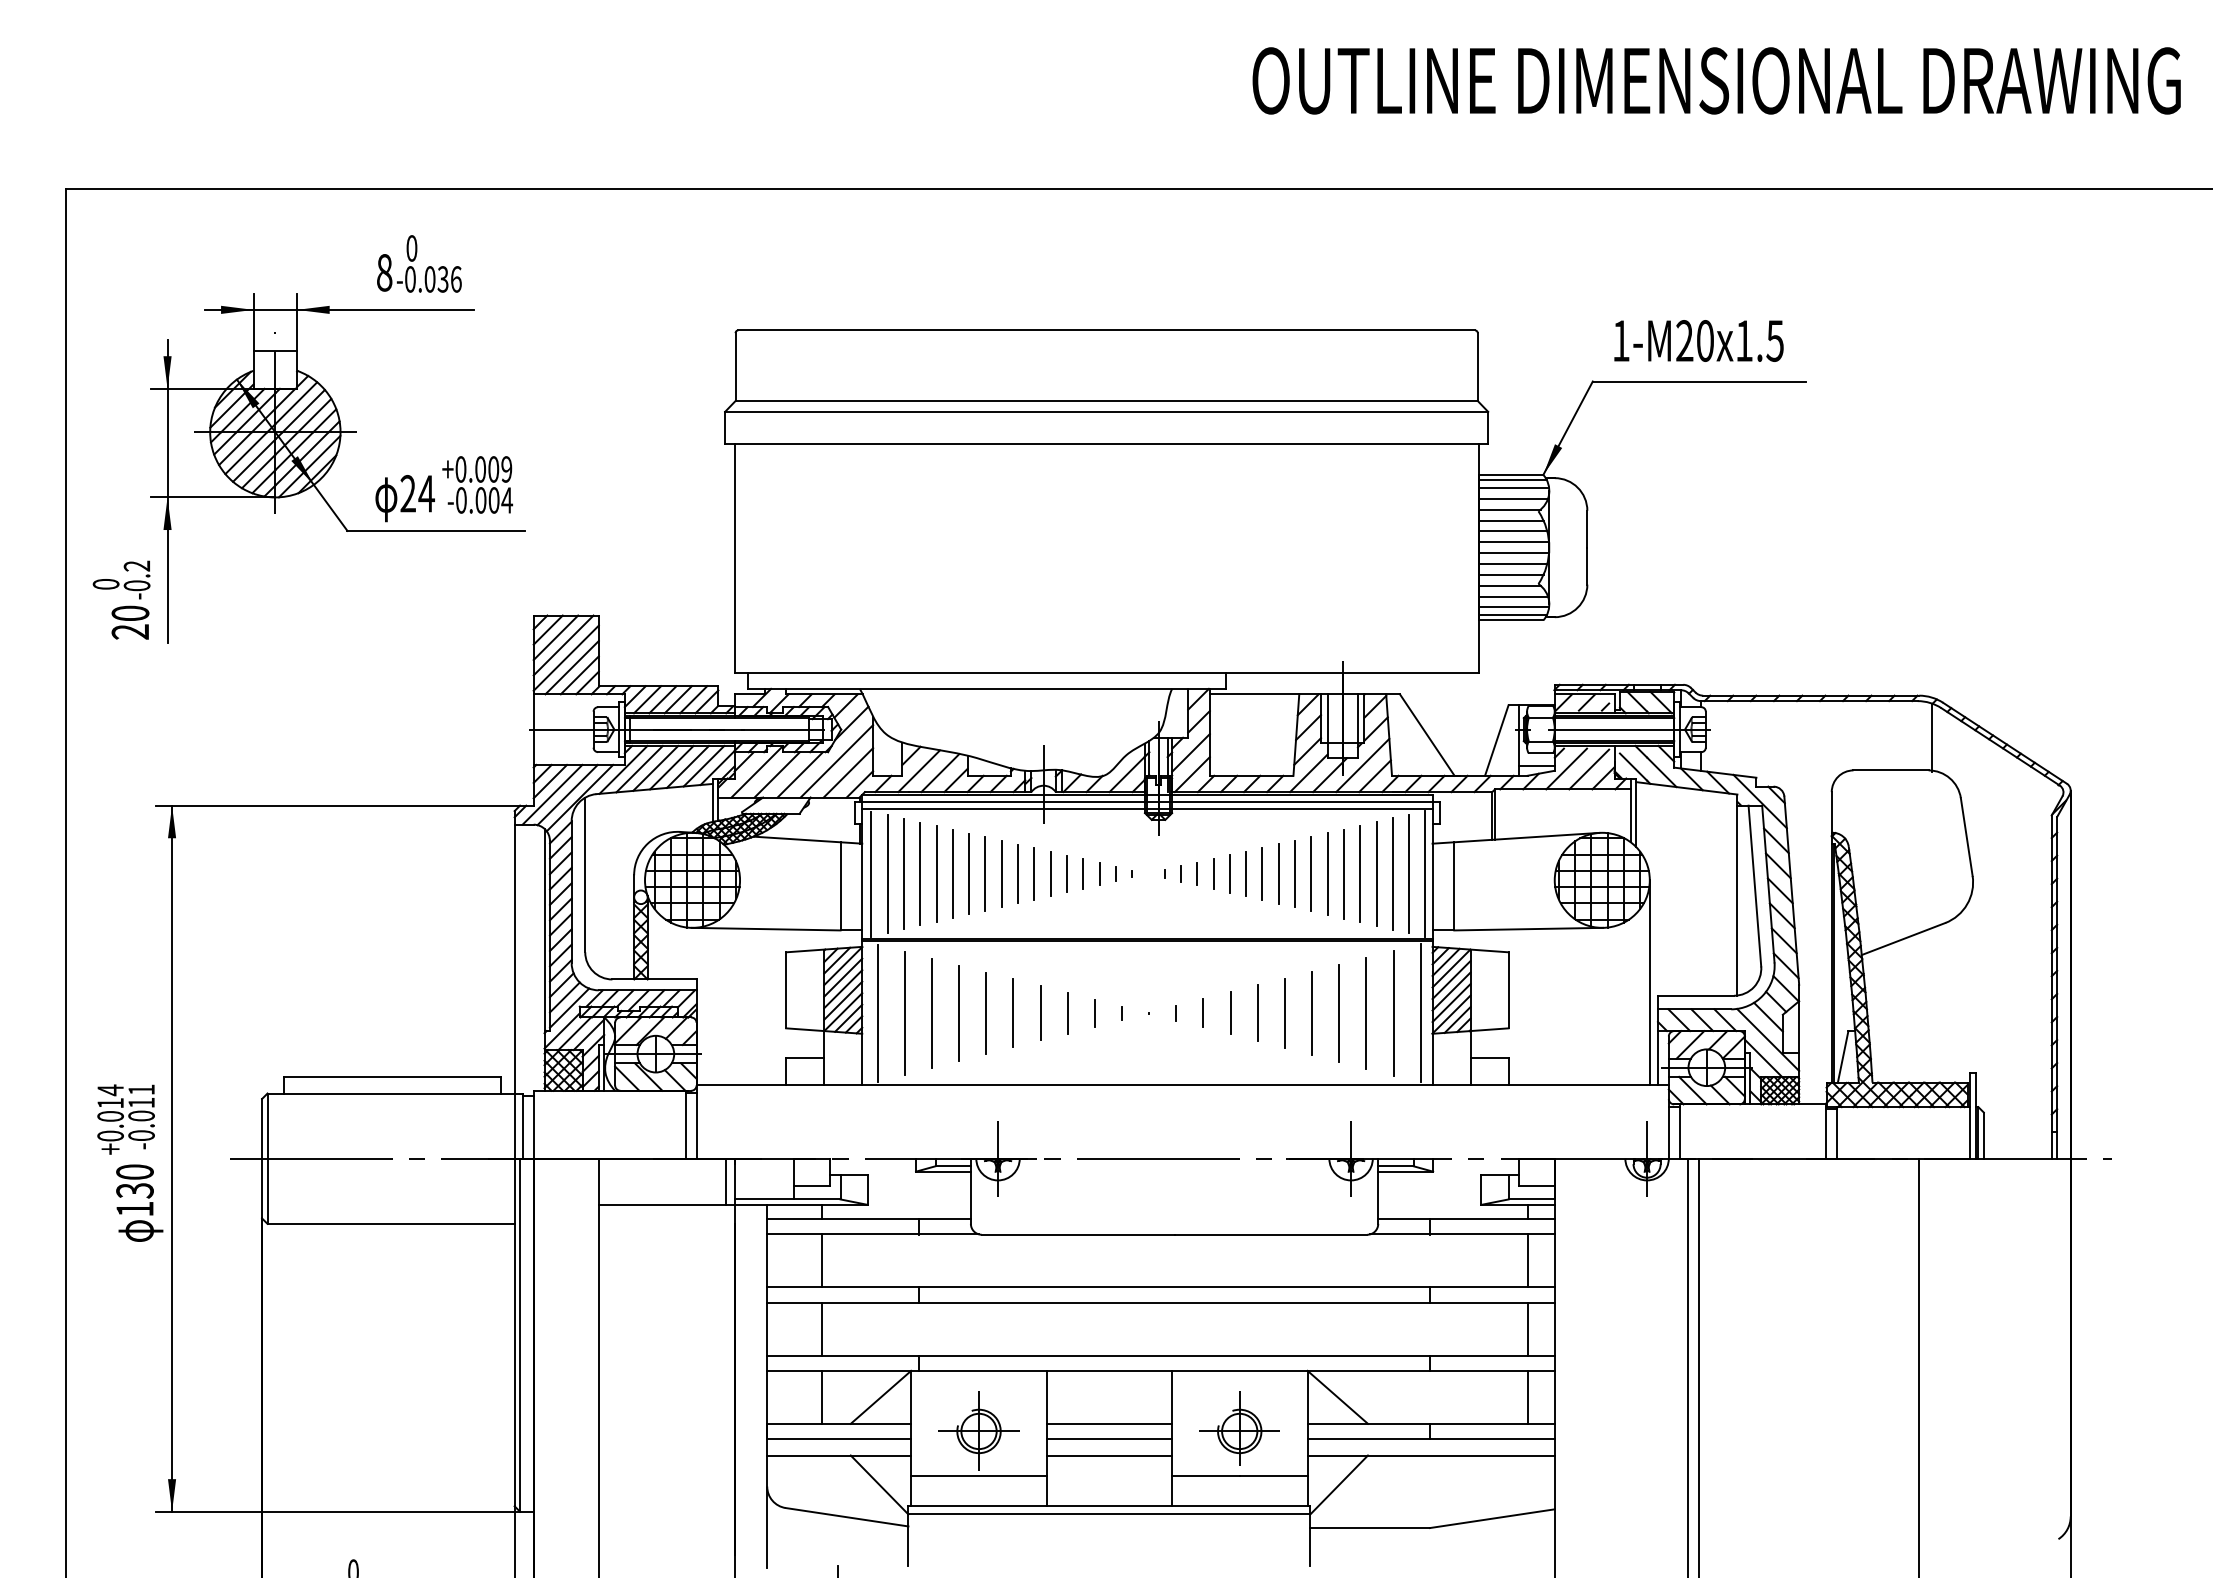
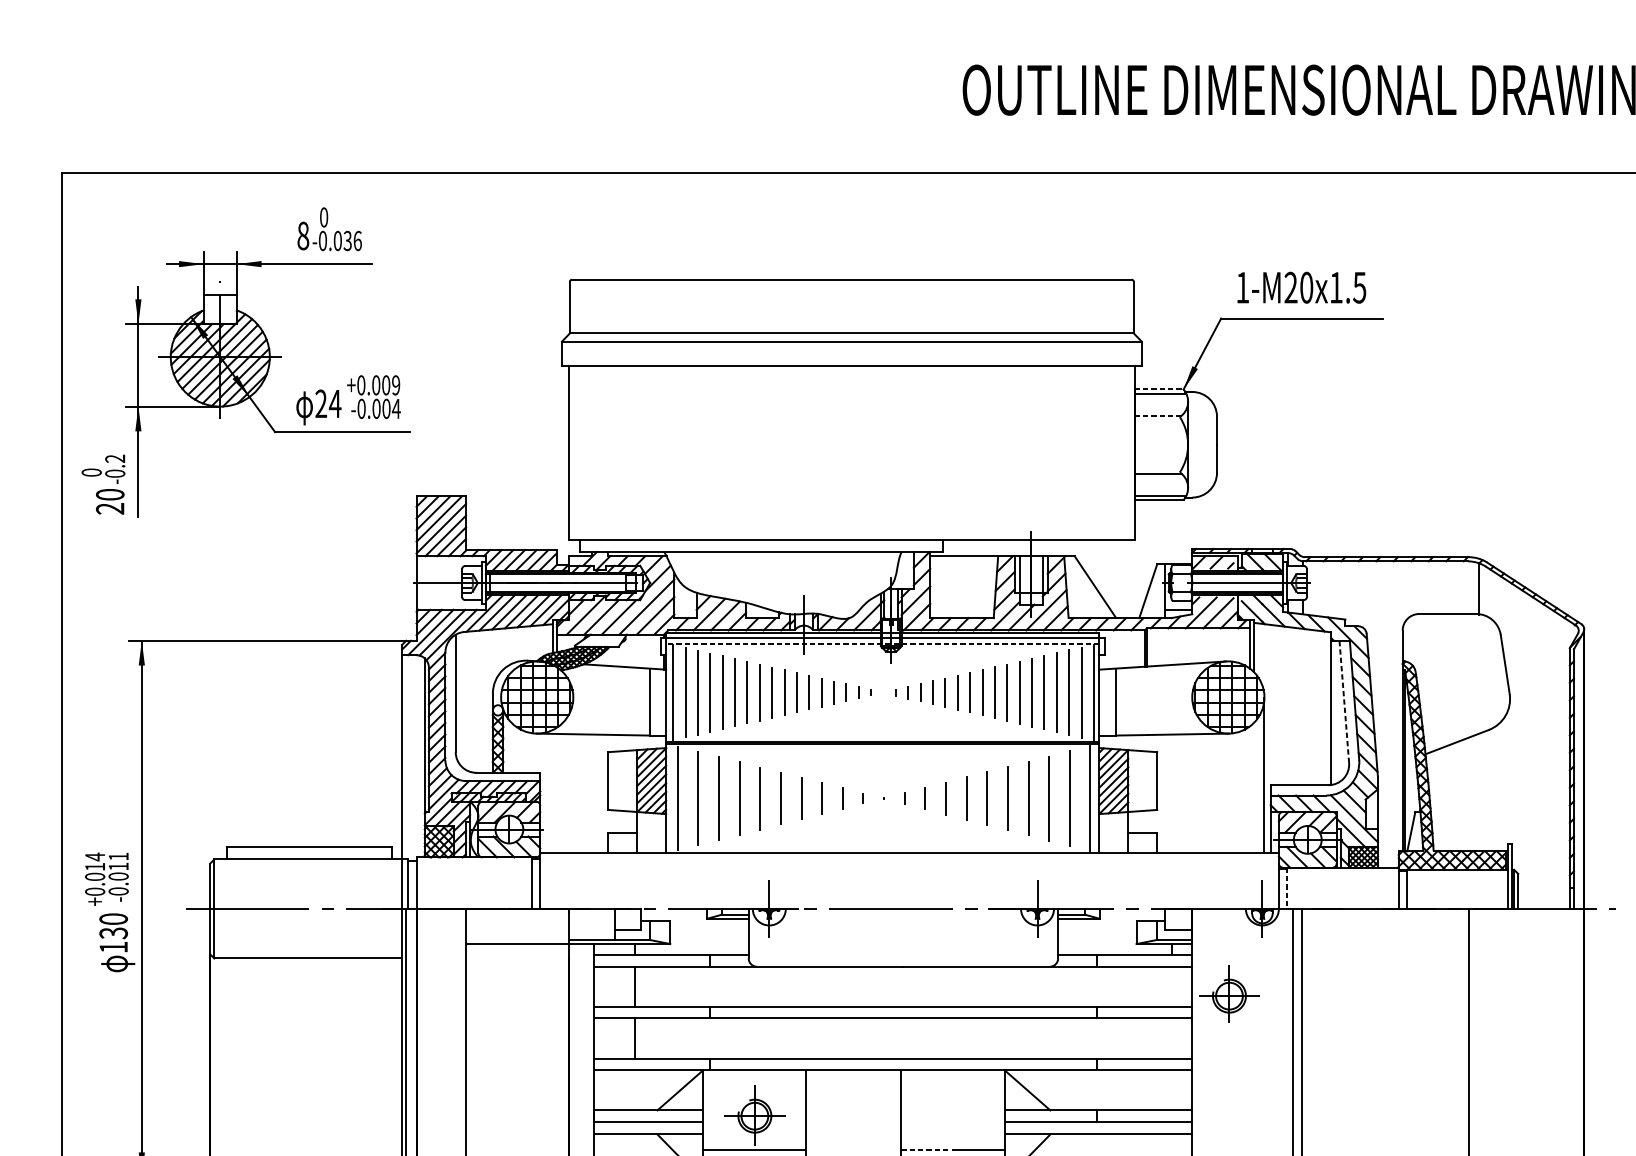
line: (1511, 474) -> (1159, 389), solid -> dashed
line: (1513, 487) -> (1160, 399), removed
line: (1513, 498) -> (1160, 407), removed
line: (1509, 509) -> (1157, 415), solid -> dashed
line: (1510, 520) -> (1158, 424), removed
line: (1512, 531) -> (1160, 432), removed
line: (1513, 542) -> (1160, 440), removed
line: (1513, 553) -> (1160, 449), removed
line: (1512, 563) -> (1160, 456), removed
line: (1510, 574) -> (1158, 465), removed
line: (1513, 596) -> (1160, 481), removed
line: (1513, 607) -> (1160, 490), removed
line: (1146, 809) -> (882, 643), solid -> dashed
line: (1754, 886) -> (1344, 702), solid -> dashed
line: (1679, 1132) -> (1287, 889), solid -> dashed
line: (726, 1181) -> (563, 926), removed
line: (1527, 1260) -> (1171, 986), removed
line: (1527, 1328) -> (1171, 1037), removed
line: (821, 1396) -> (635, 1089), removed
line: (1527, 1396) -> (1171, 1089), removed
line: (1108, 1423) -> (853, 1110), removed
part: (1239, 1428) -> (1229, 993), moved
line: (1108, 1439) -> (853, 1122), removed
line: (1108, 1455) -> (853, 1134), removed
line: (1205, 1476) -> (926, 1150), solid -> dashed

